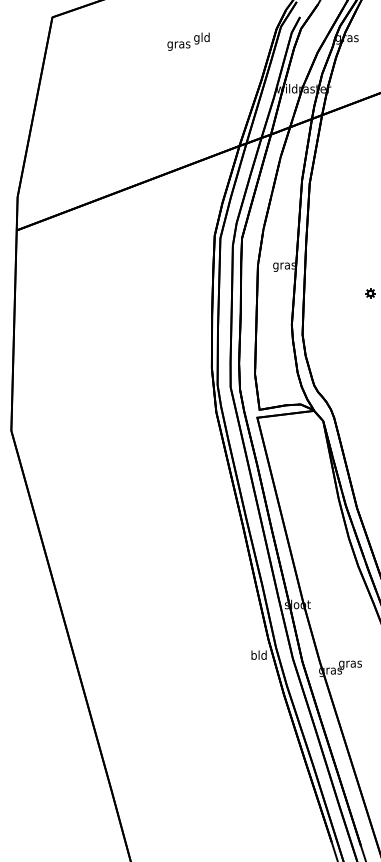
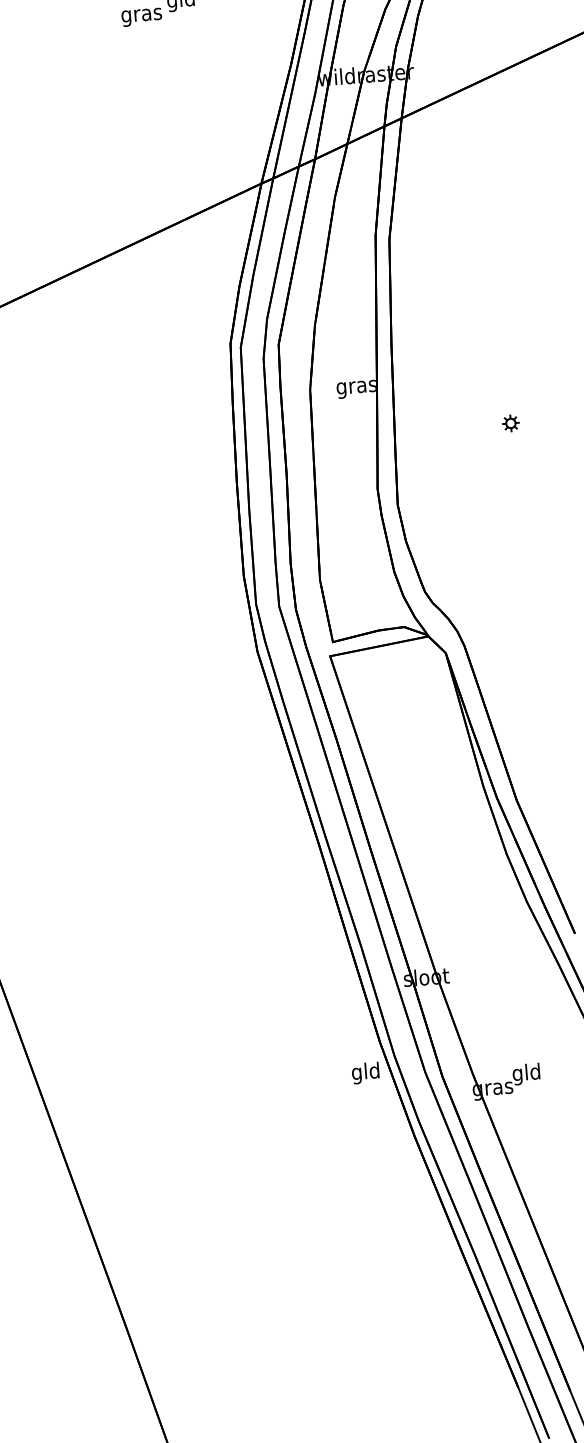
text: (253, 656) -> (356, 1074), bld -> gld
text: (350, 664) -> (526, 1074), gras -> gld

